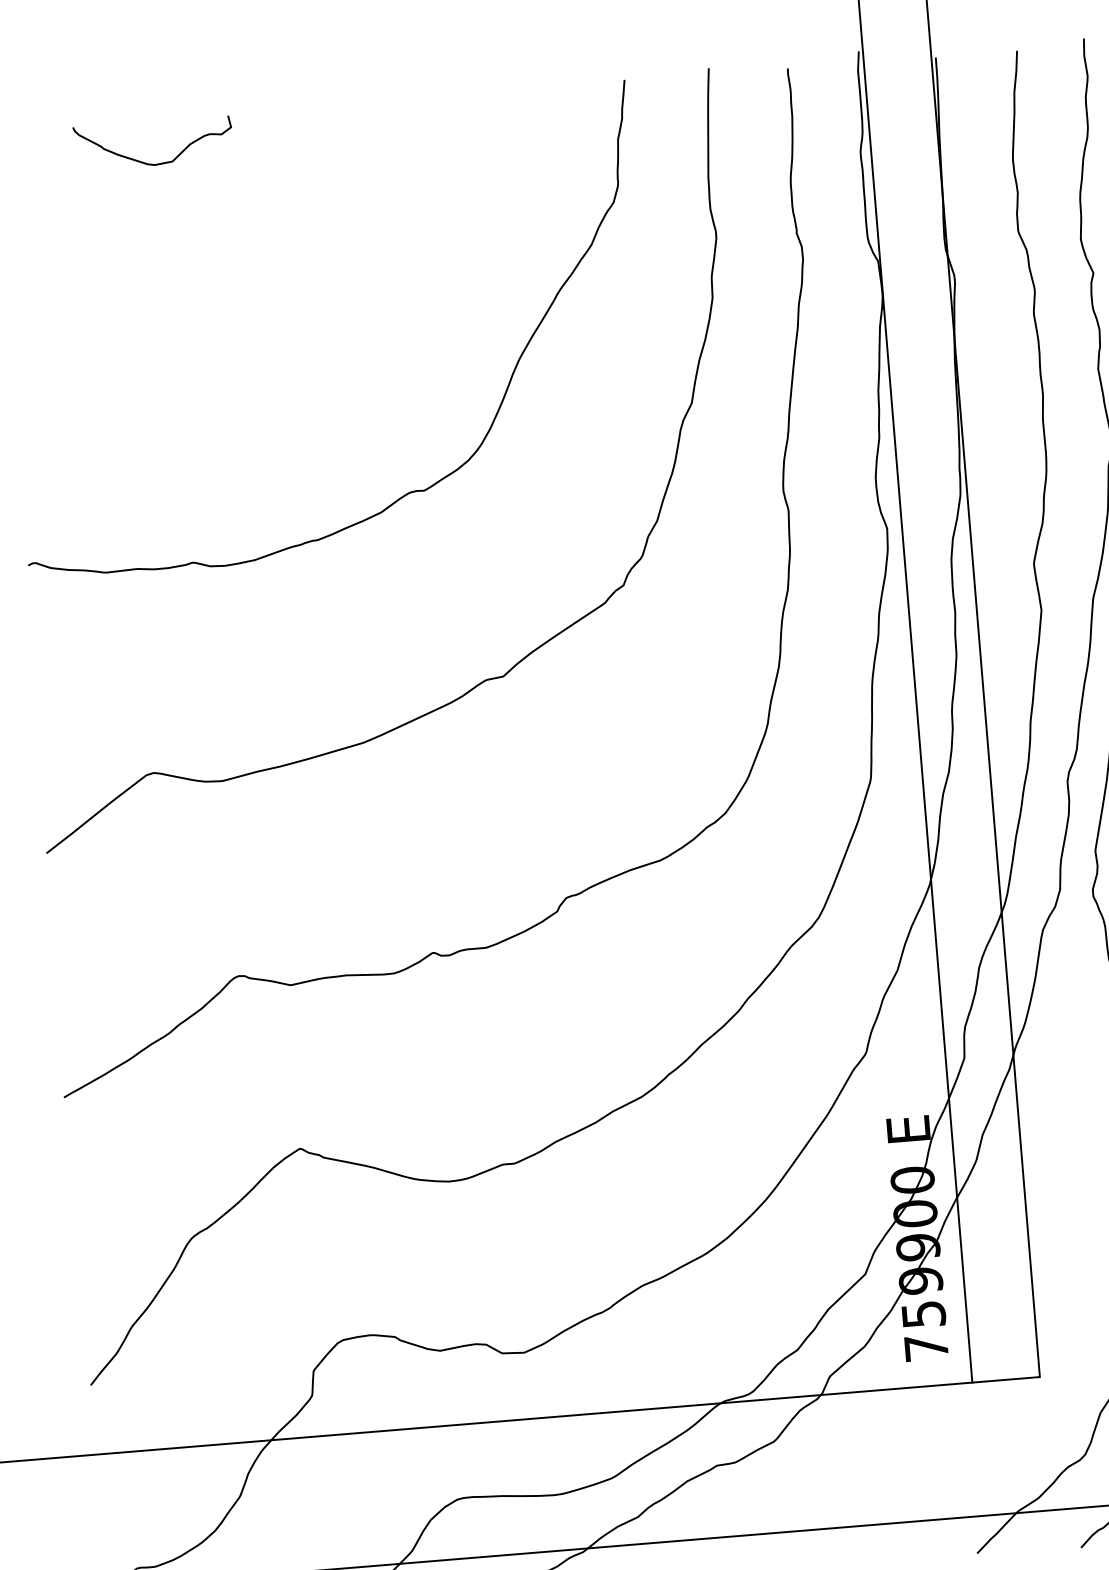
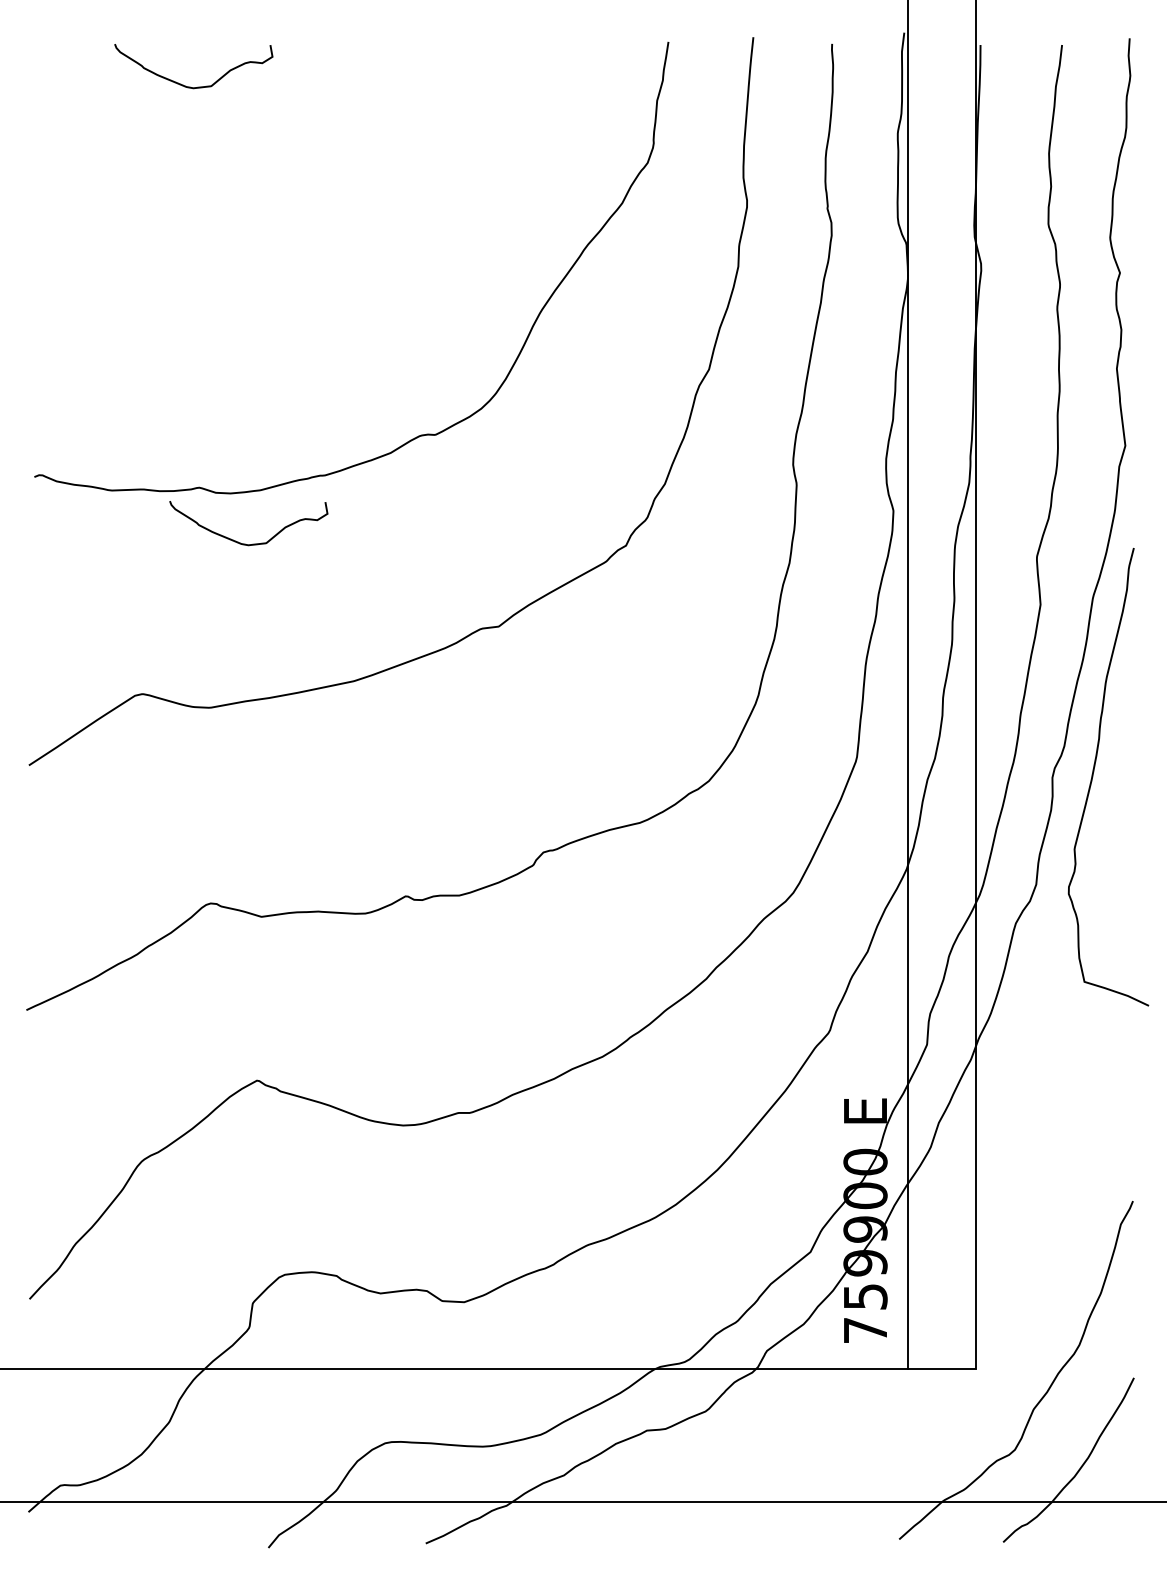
curve: (244, 614) -> (245, 543), added

